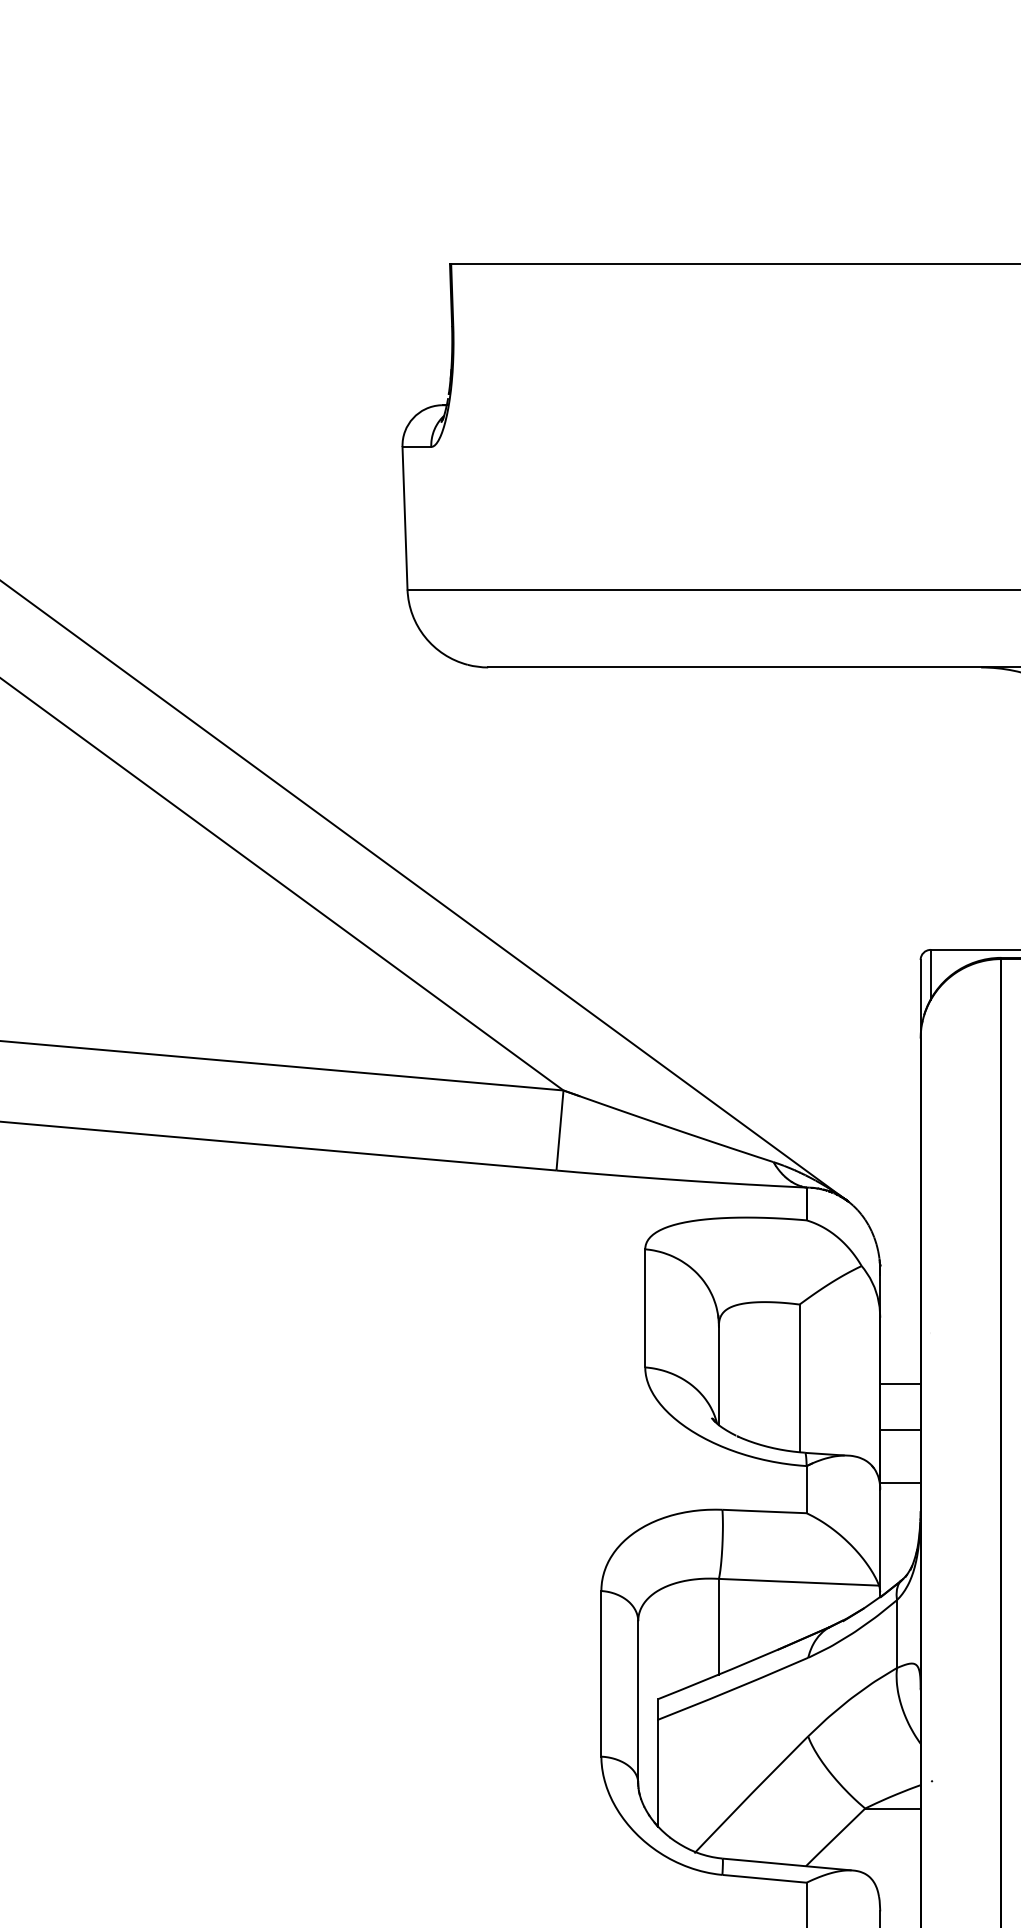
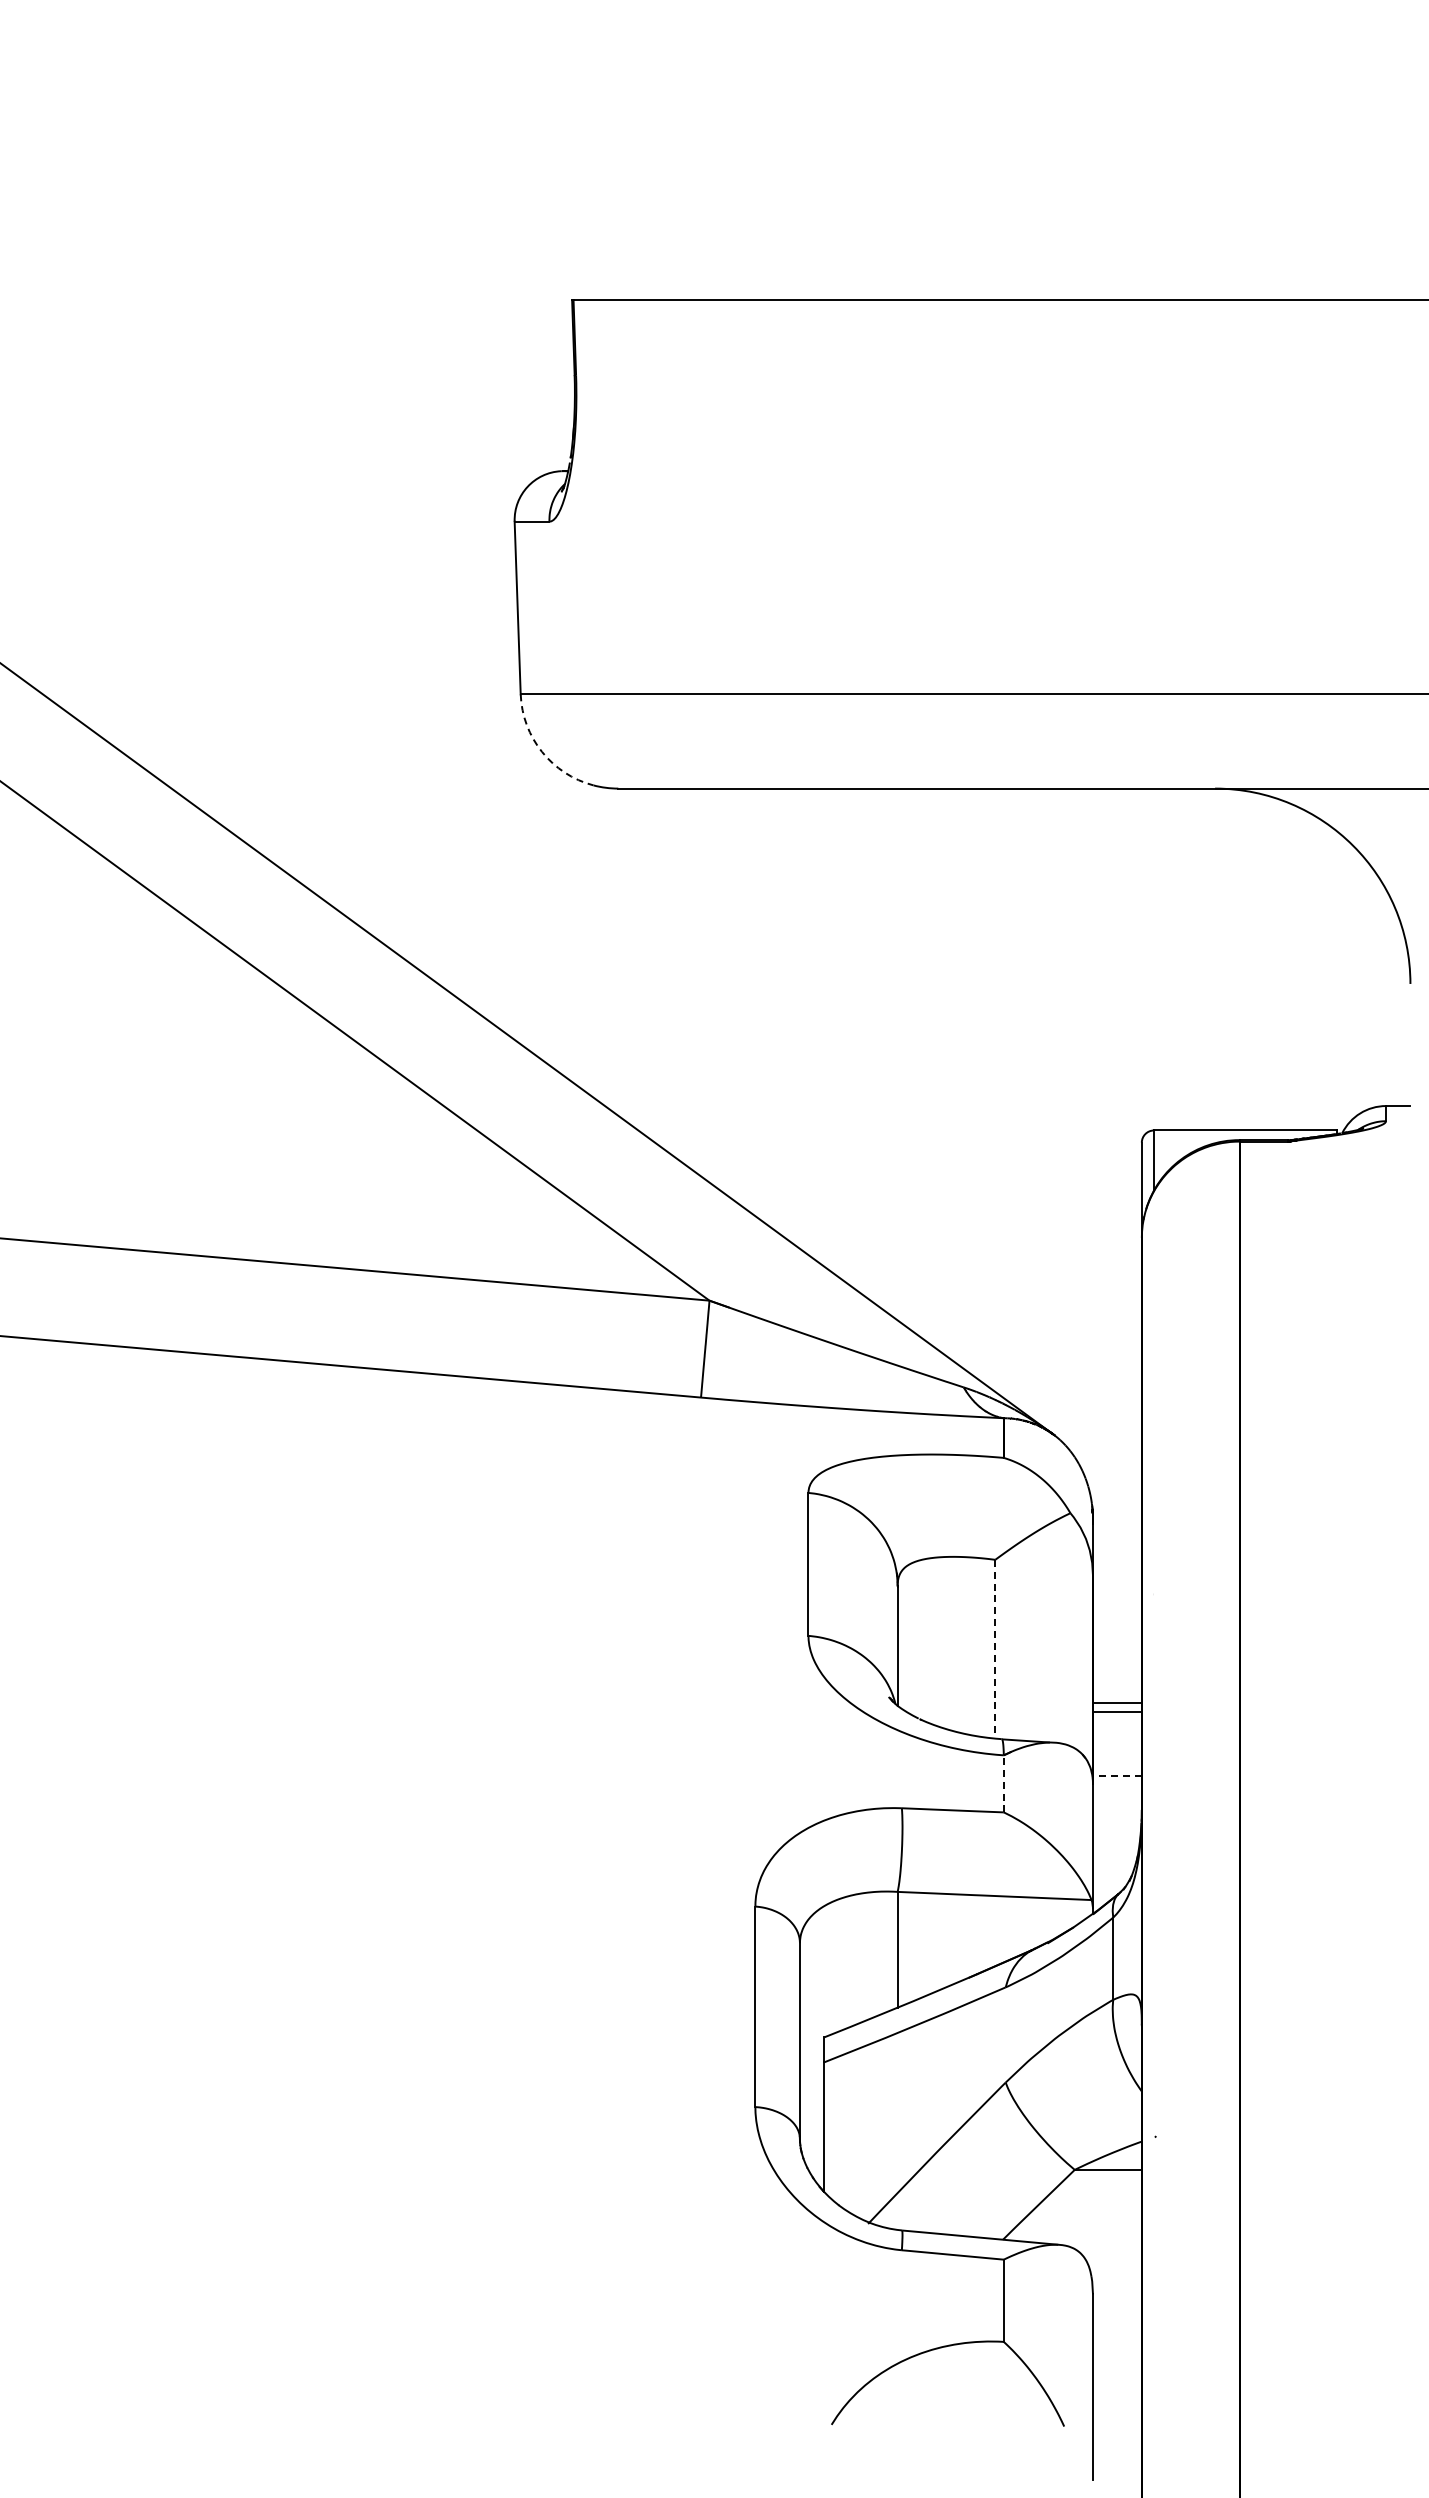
arc: (425, 636) -> (542, 751), solid -> dashed
line: (799, 1378) -> (995, 1649), solid -> dashed
line: (899, 1383) -> (1116, 1702), moved
line: (899, 1482) -> (1116, 1775), solid -> dashed
line: (806, 1489) -> (1003, 1783), solid -> dashed

